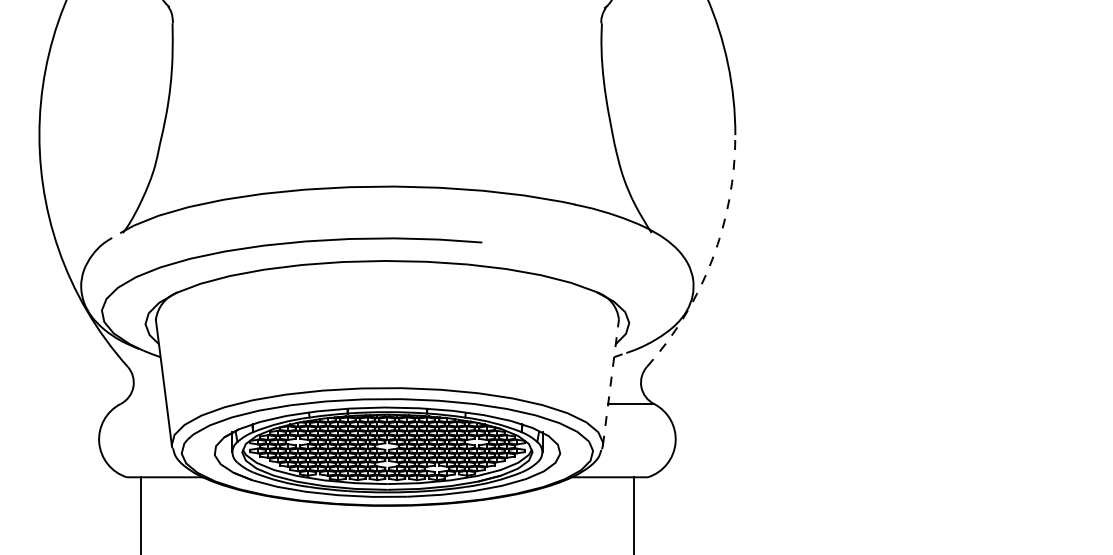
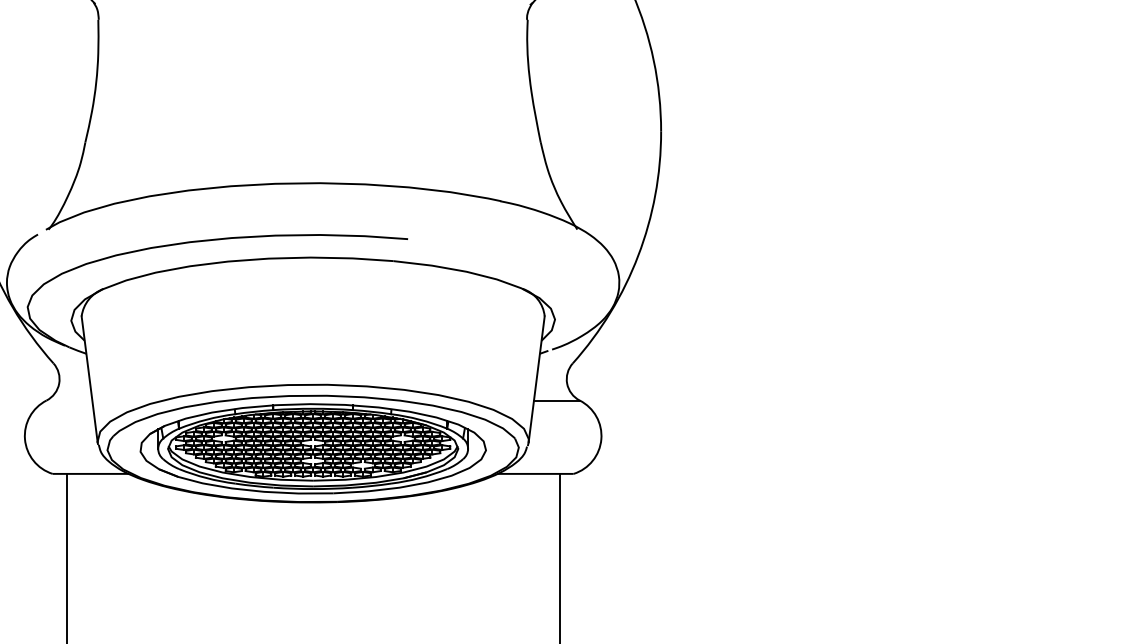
arc: (712, 258) -> (638, 255), dashed -> solid
line: (610, 381) -> (536, 378), dashed -> solid

